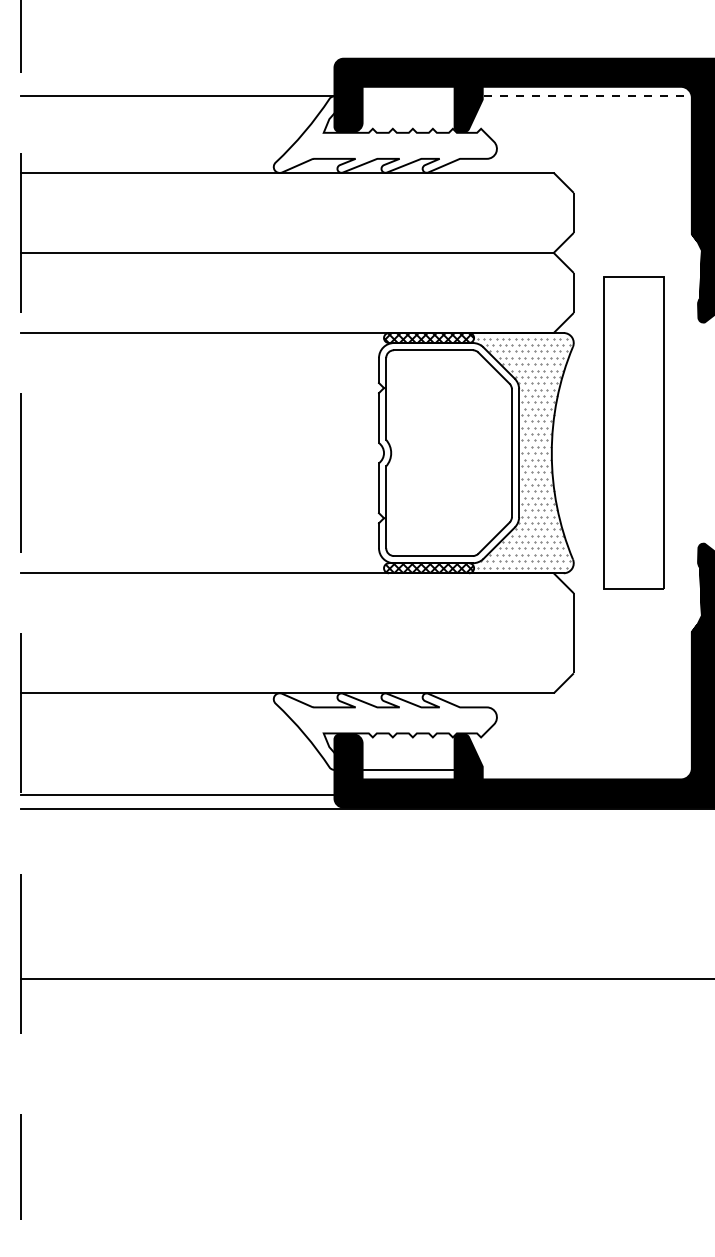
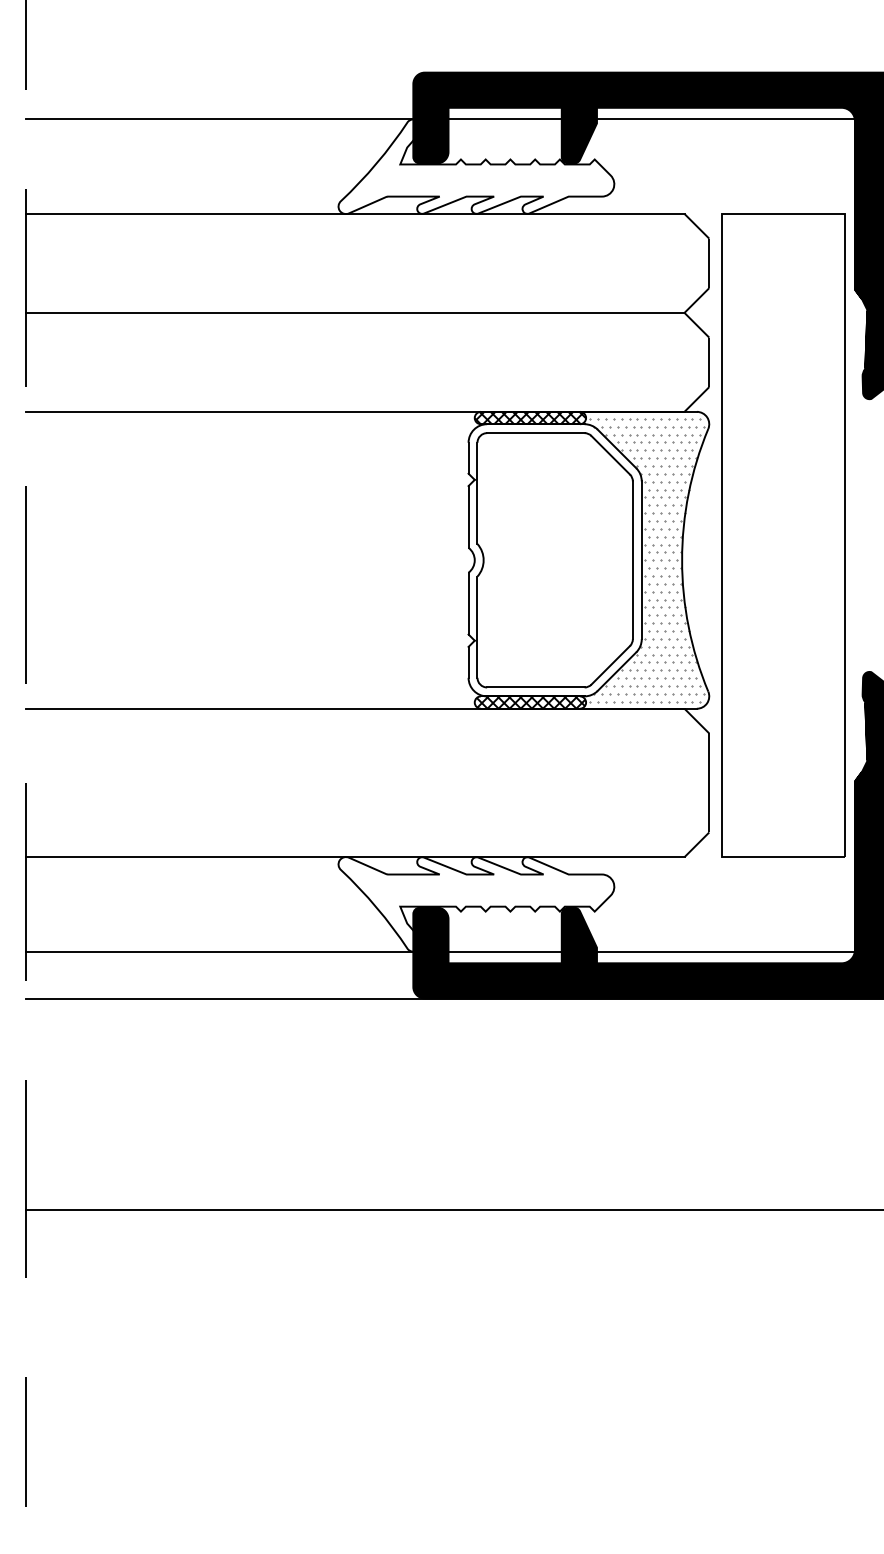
line: (408, 95) -> (504, 118), added
line: (588, 95) -> (727, 118), dashed -> solid
part: (633, 433) -> (783, 535), size x1.67
line: (588, 770) -> (727, 952), added
line: (177, 794) -> (219, 952), moved

